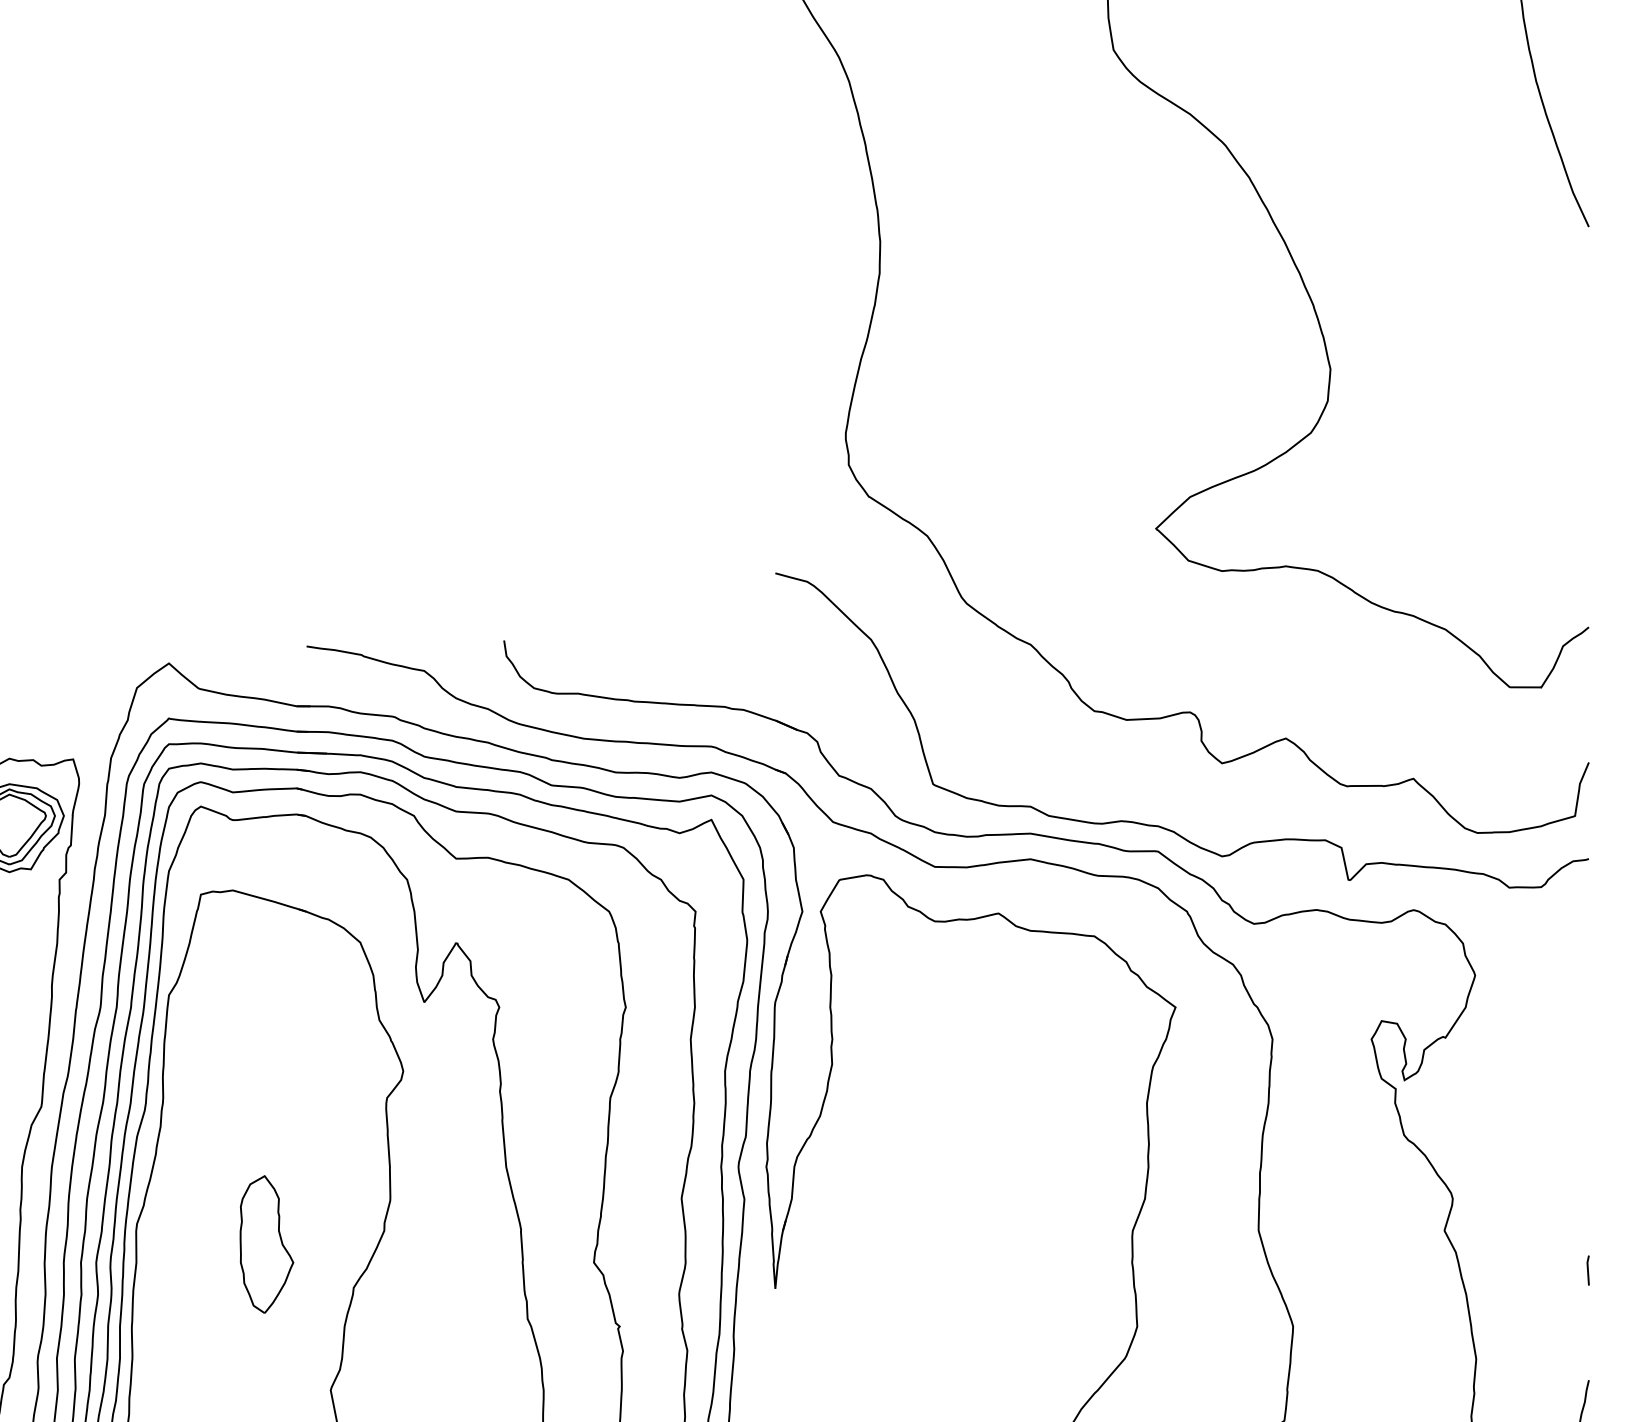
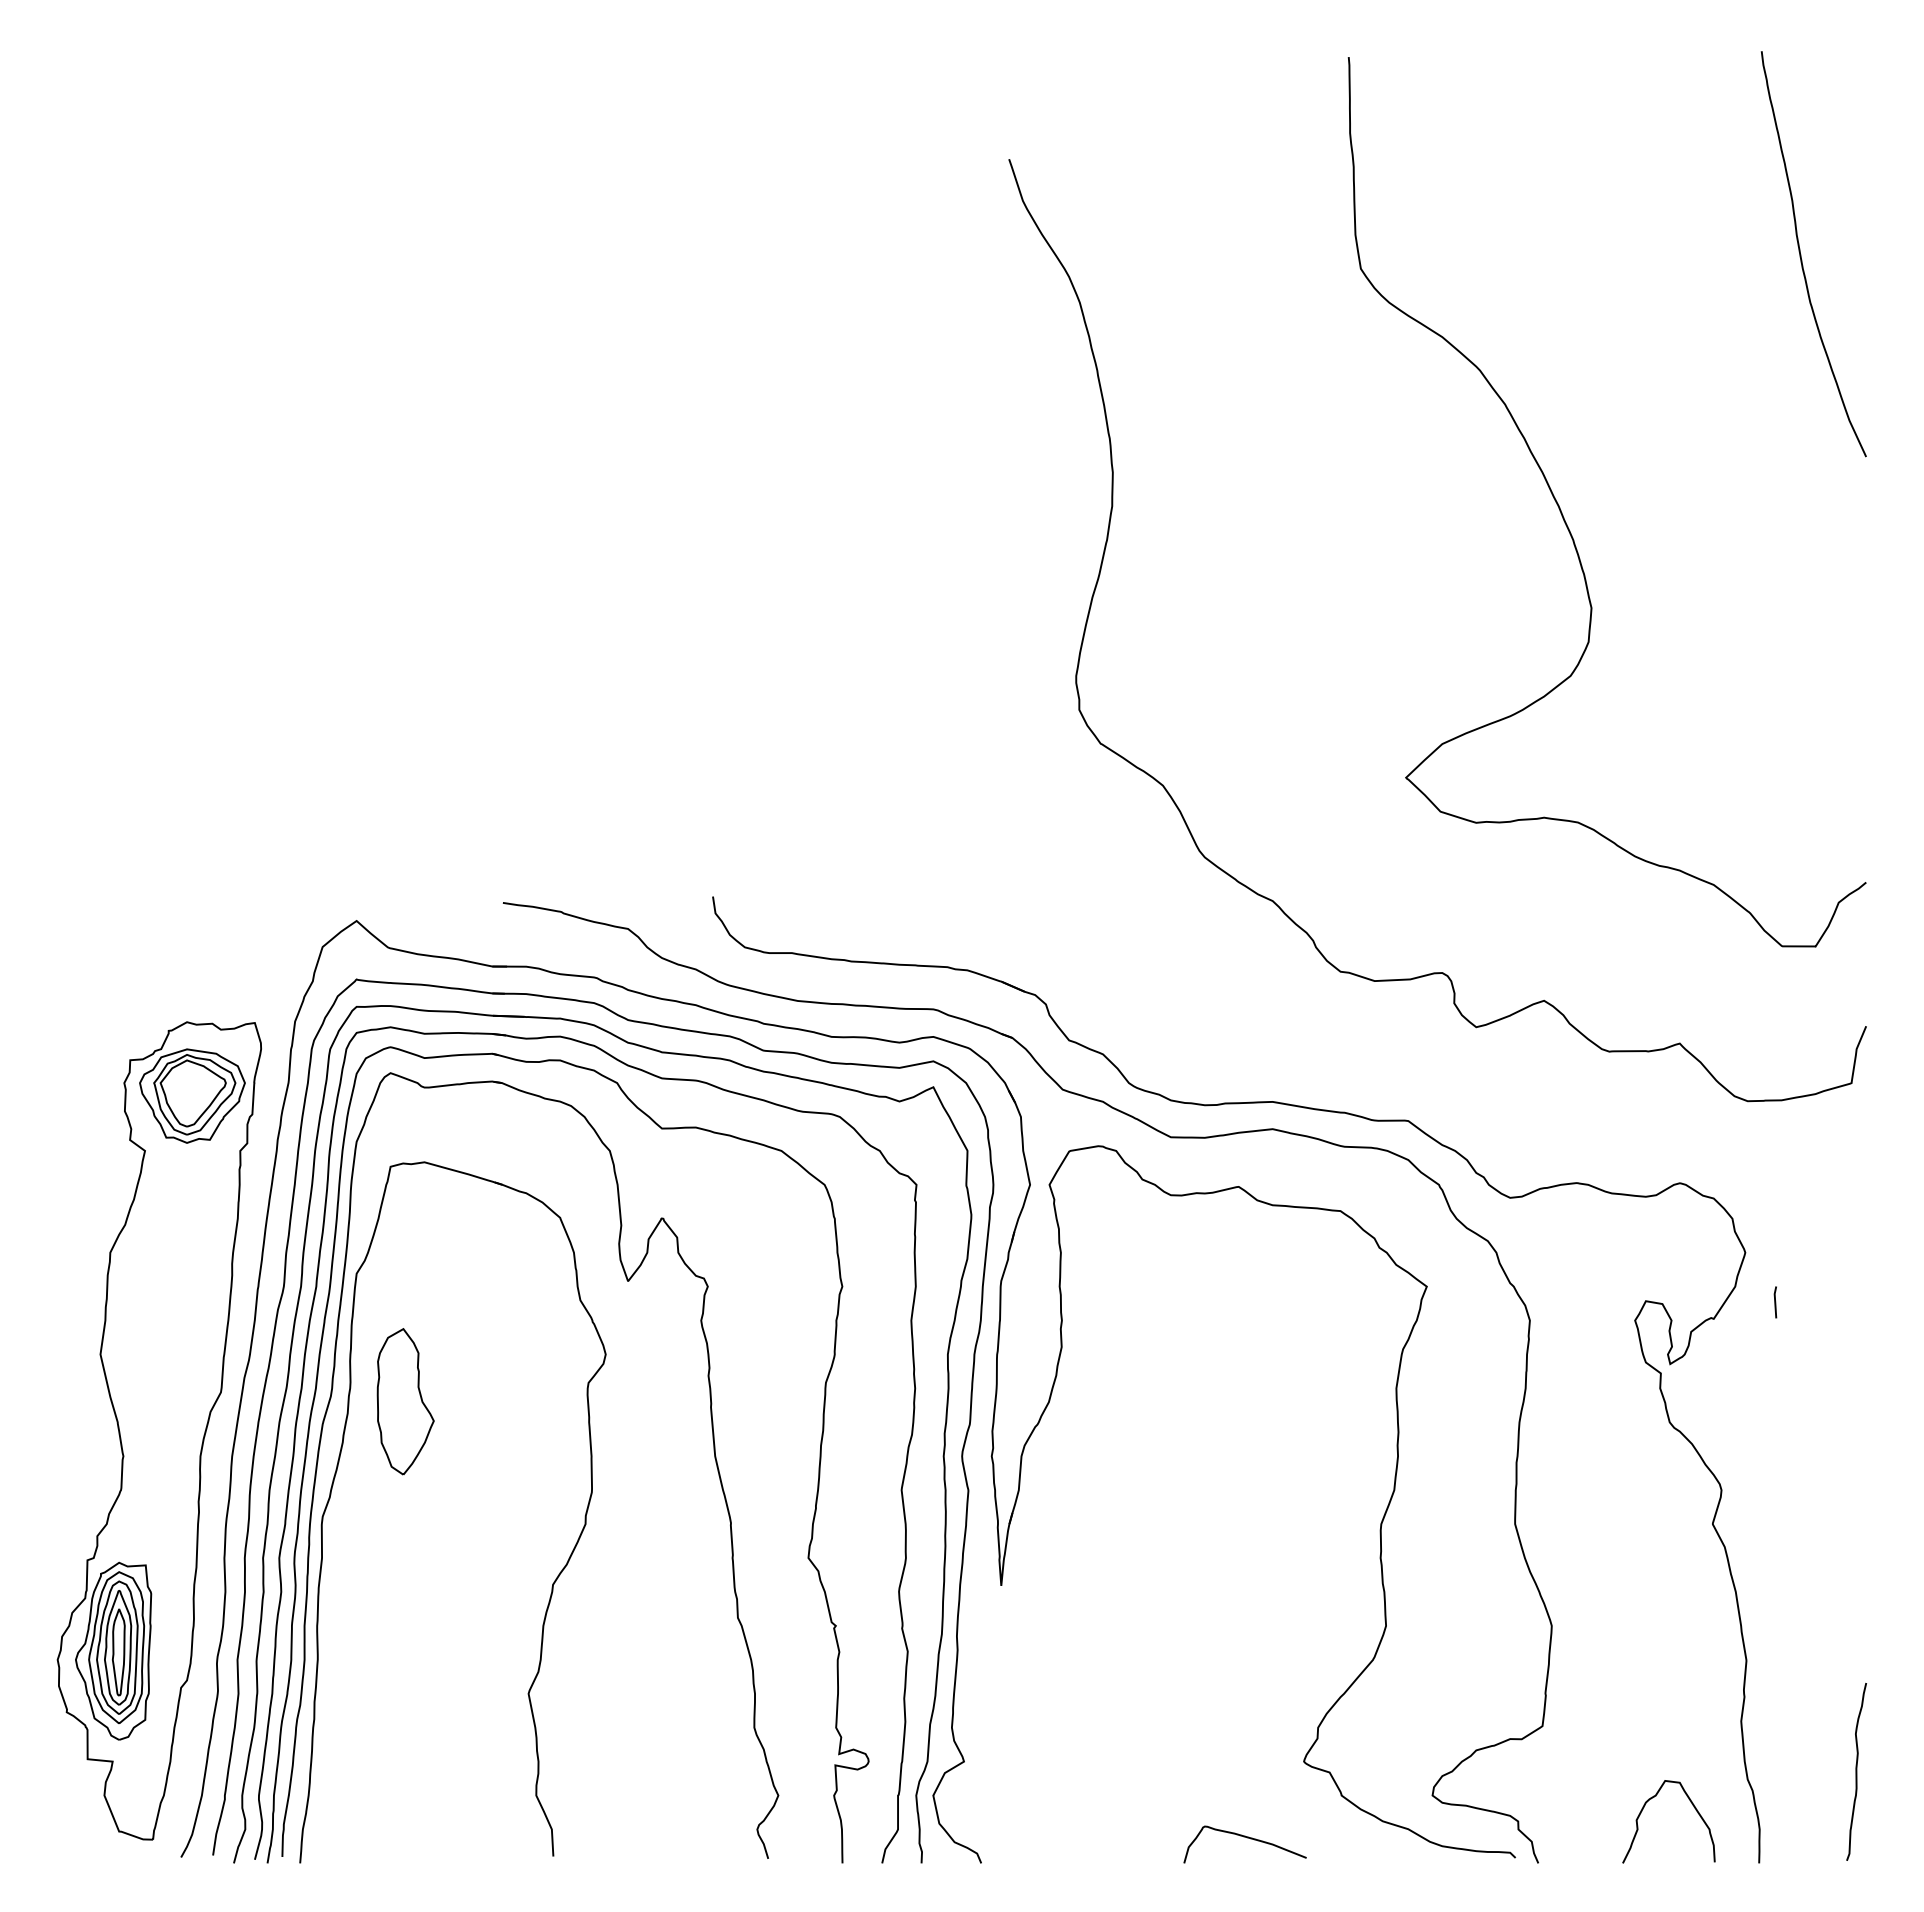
curve: (1160, 825) -> (1410, 1093), removed
part: (266, 1244) -> (405, 1401), moved
line: (1588, 1270) -> (1775, 1302), moved

